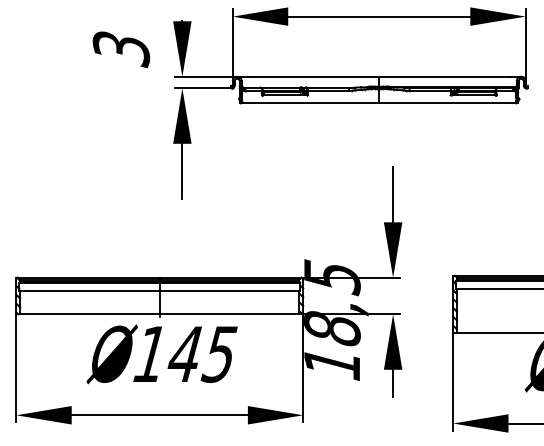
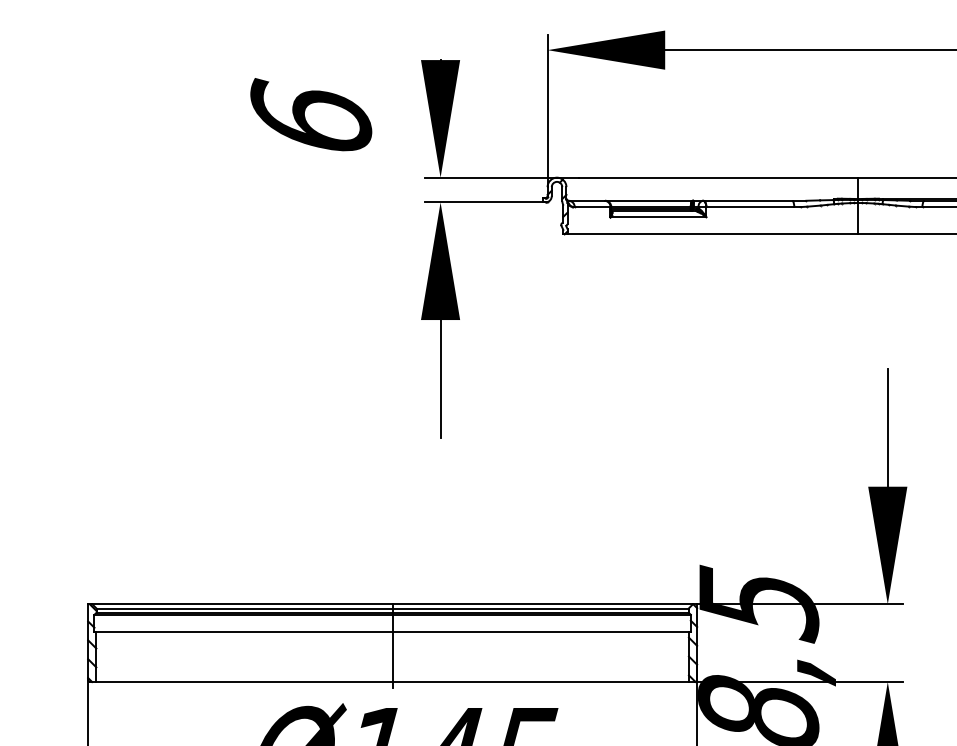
text: (121, 48) -> (311, 117), 3 -> 6

